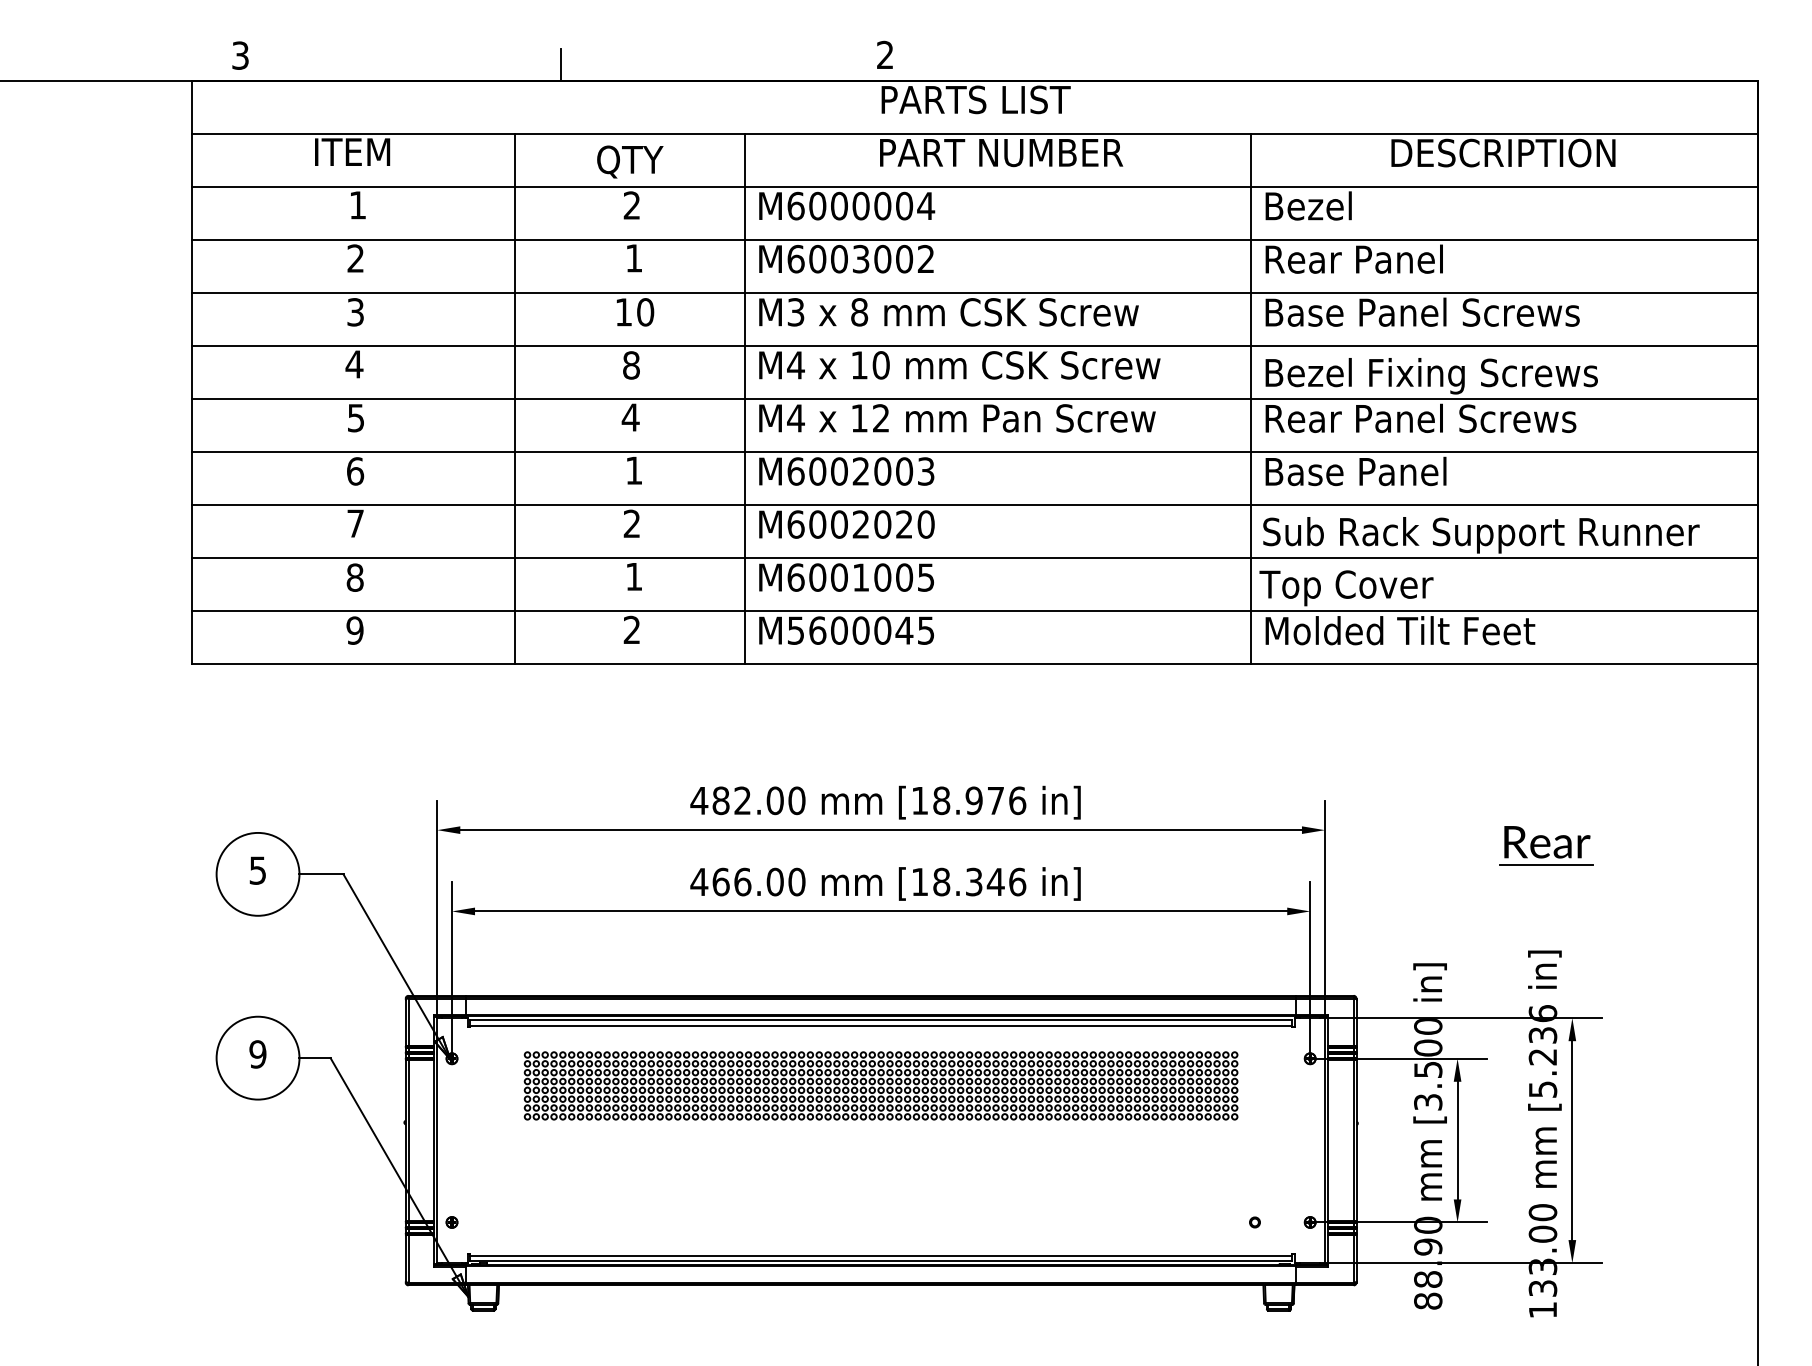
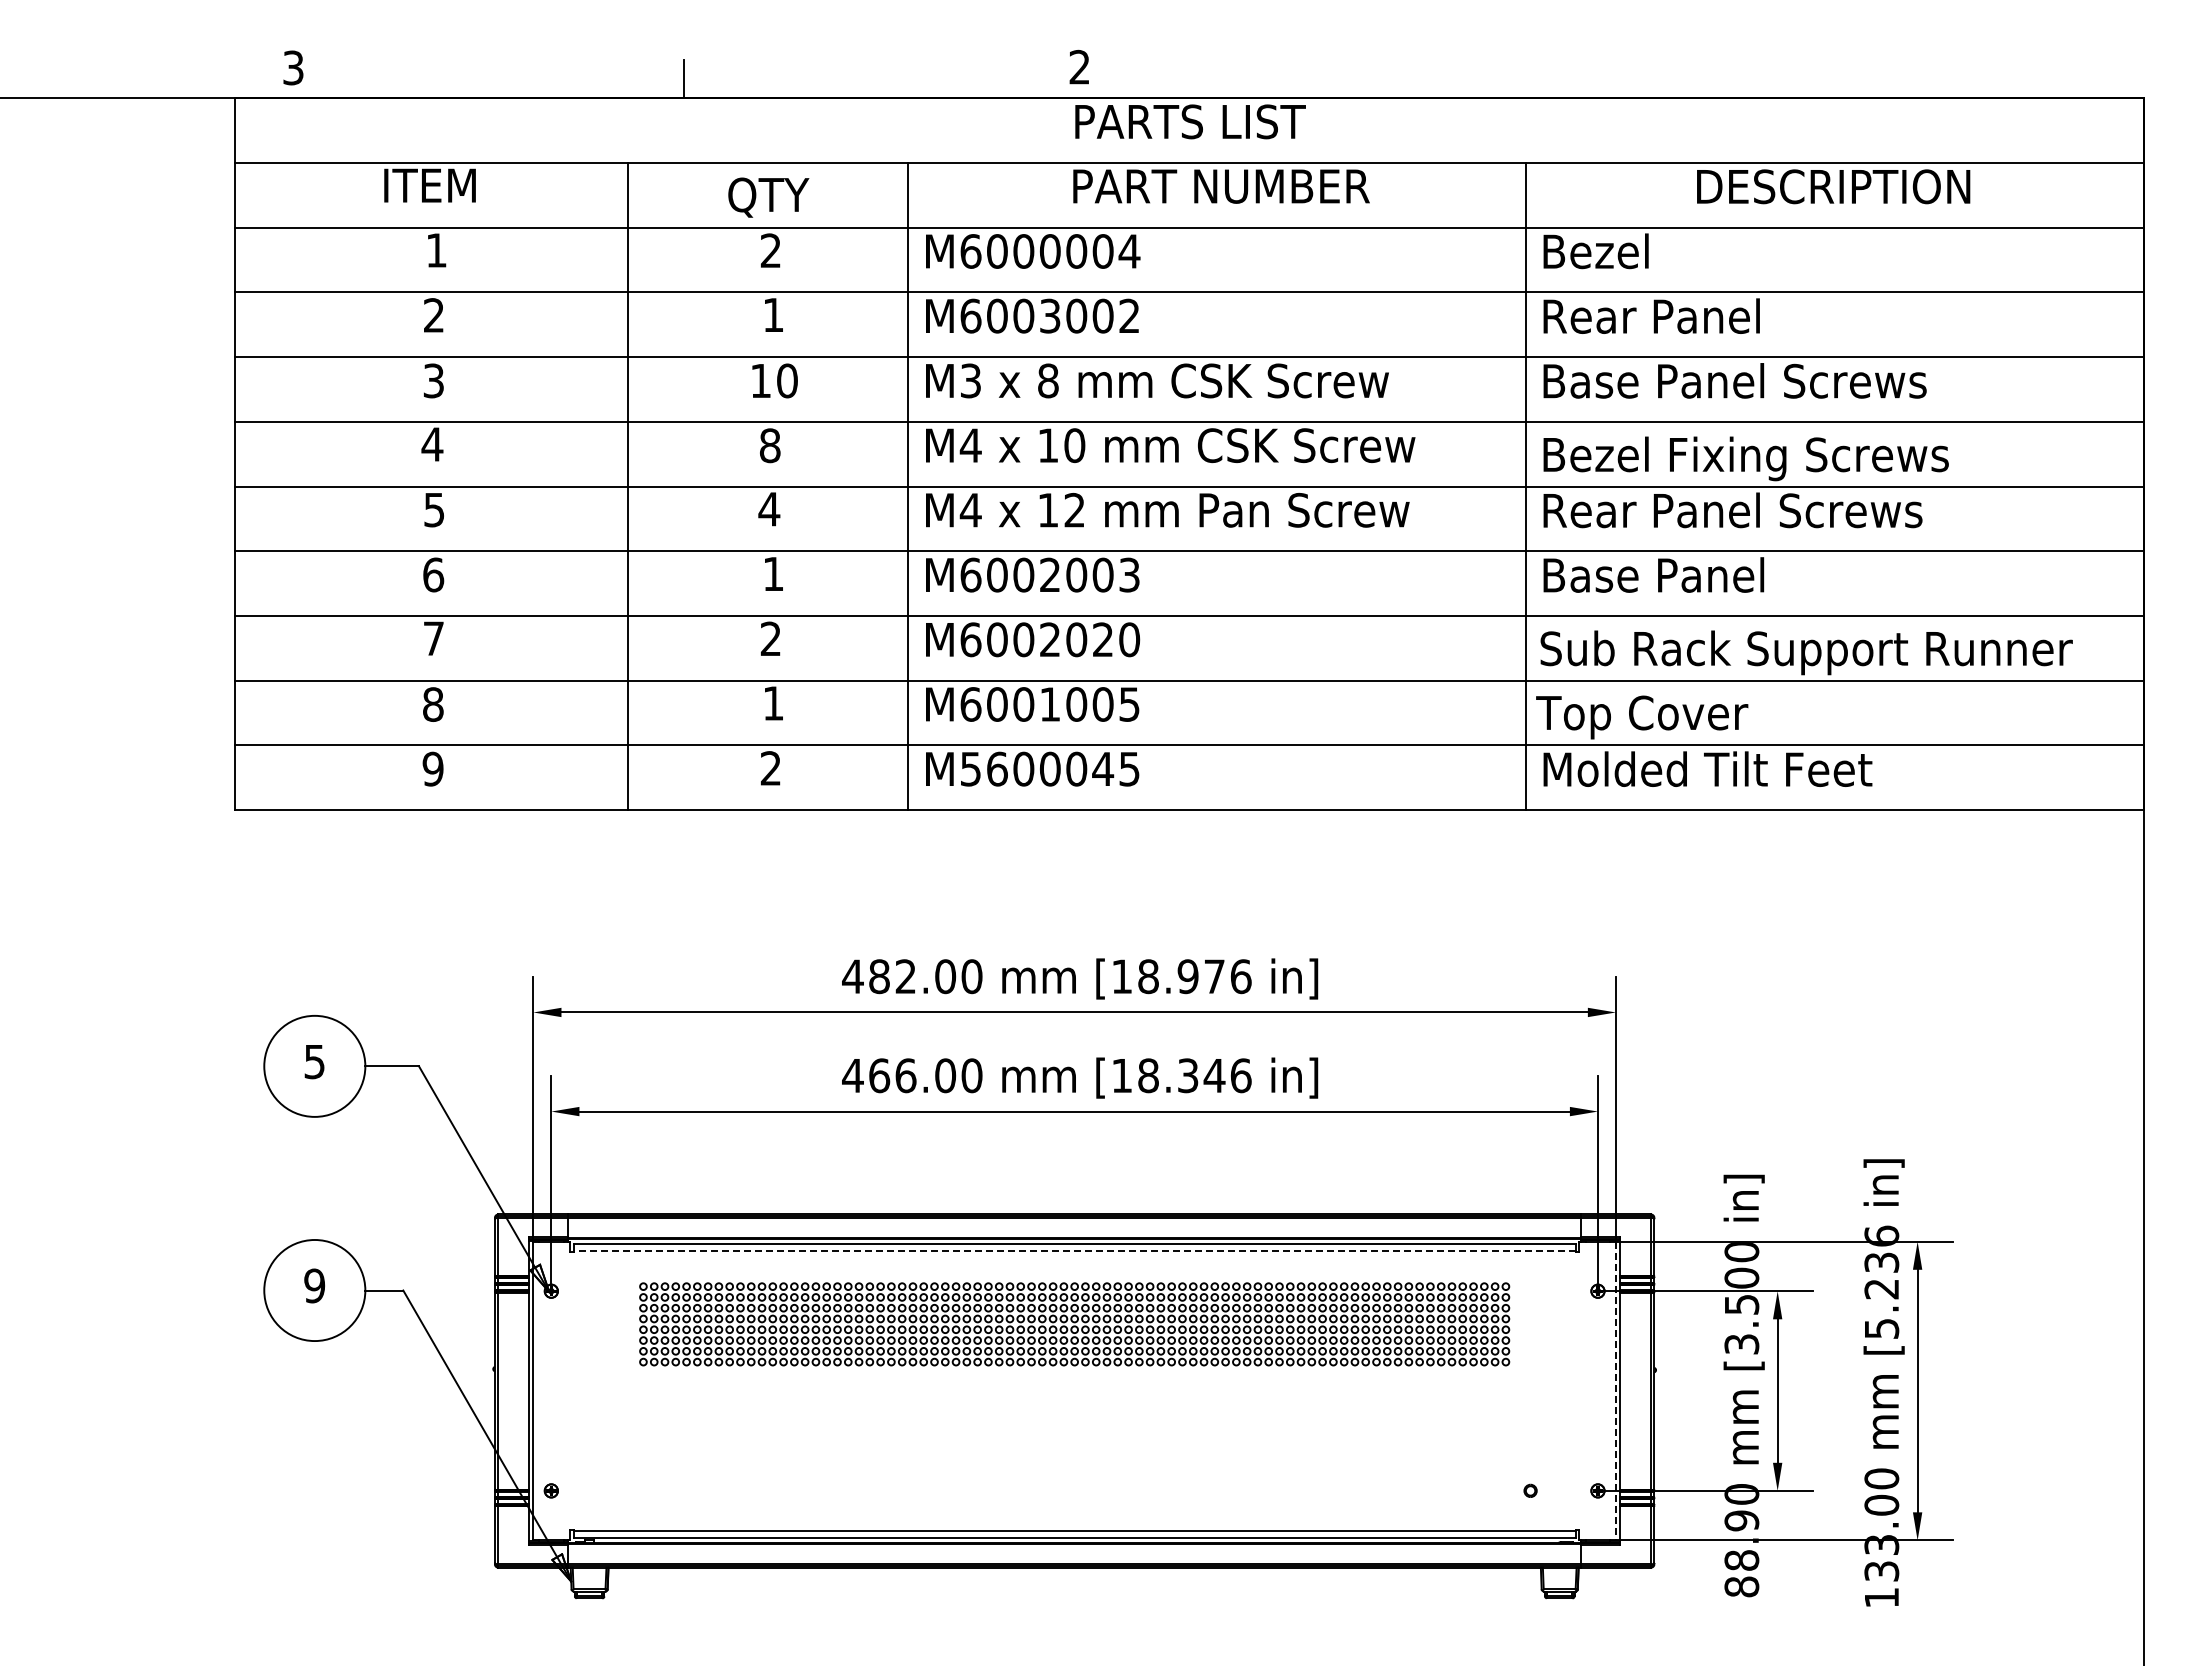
part: (1546, 845) -> (1886, 1031), removed
line: (880, 1025) -> (1074, 1250), solid -> dashed
line: (1324, 1140) -> (1615, 1391), solid -> dashed

